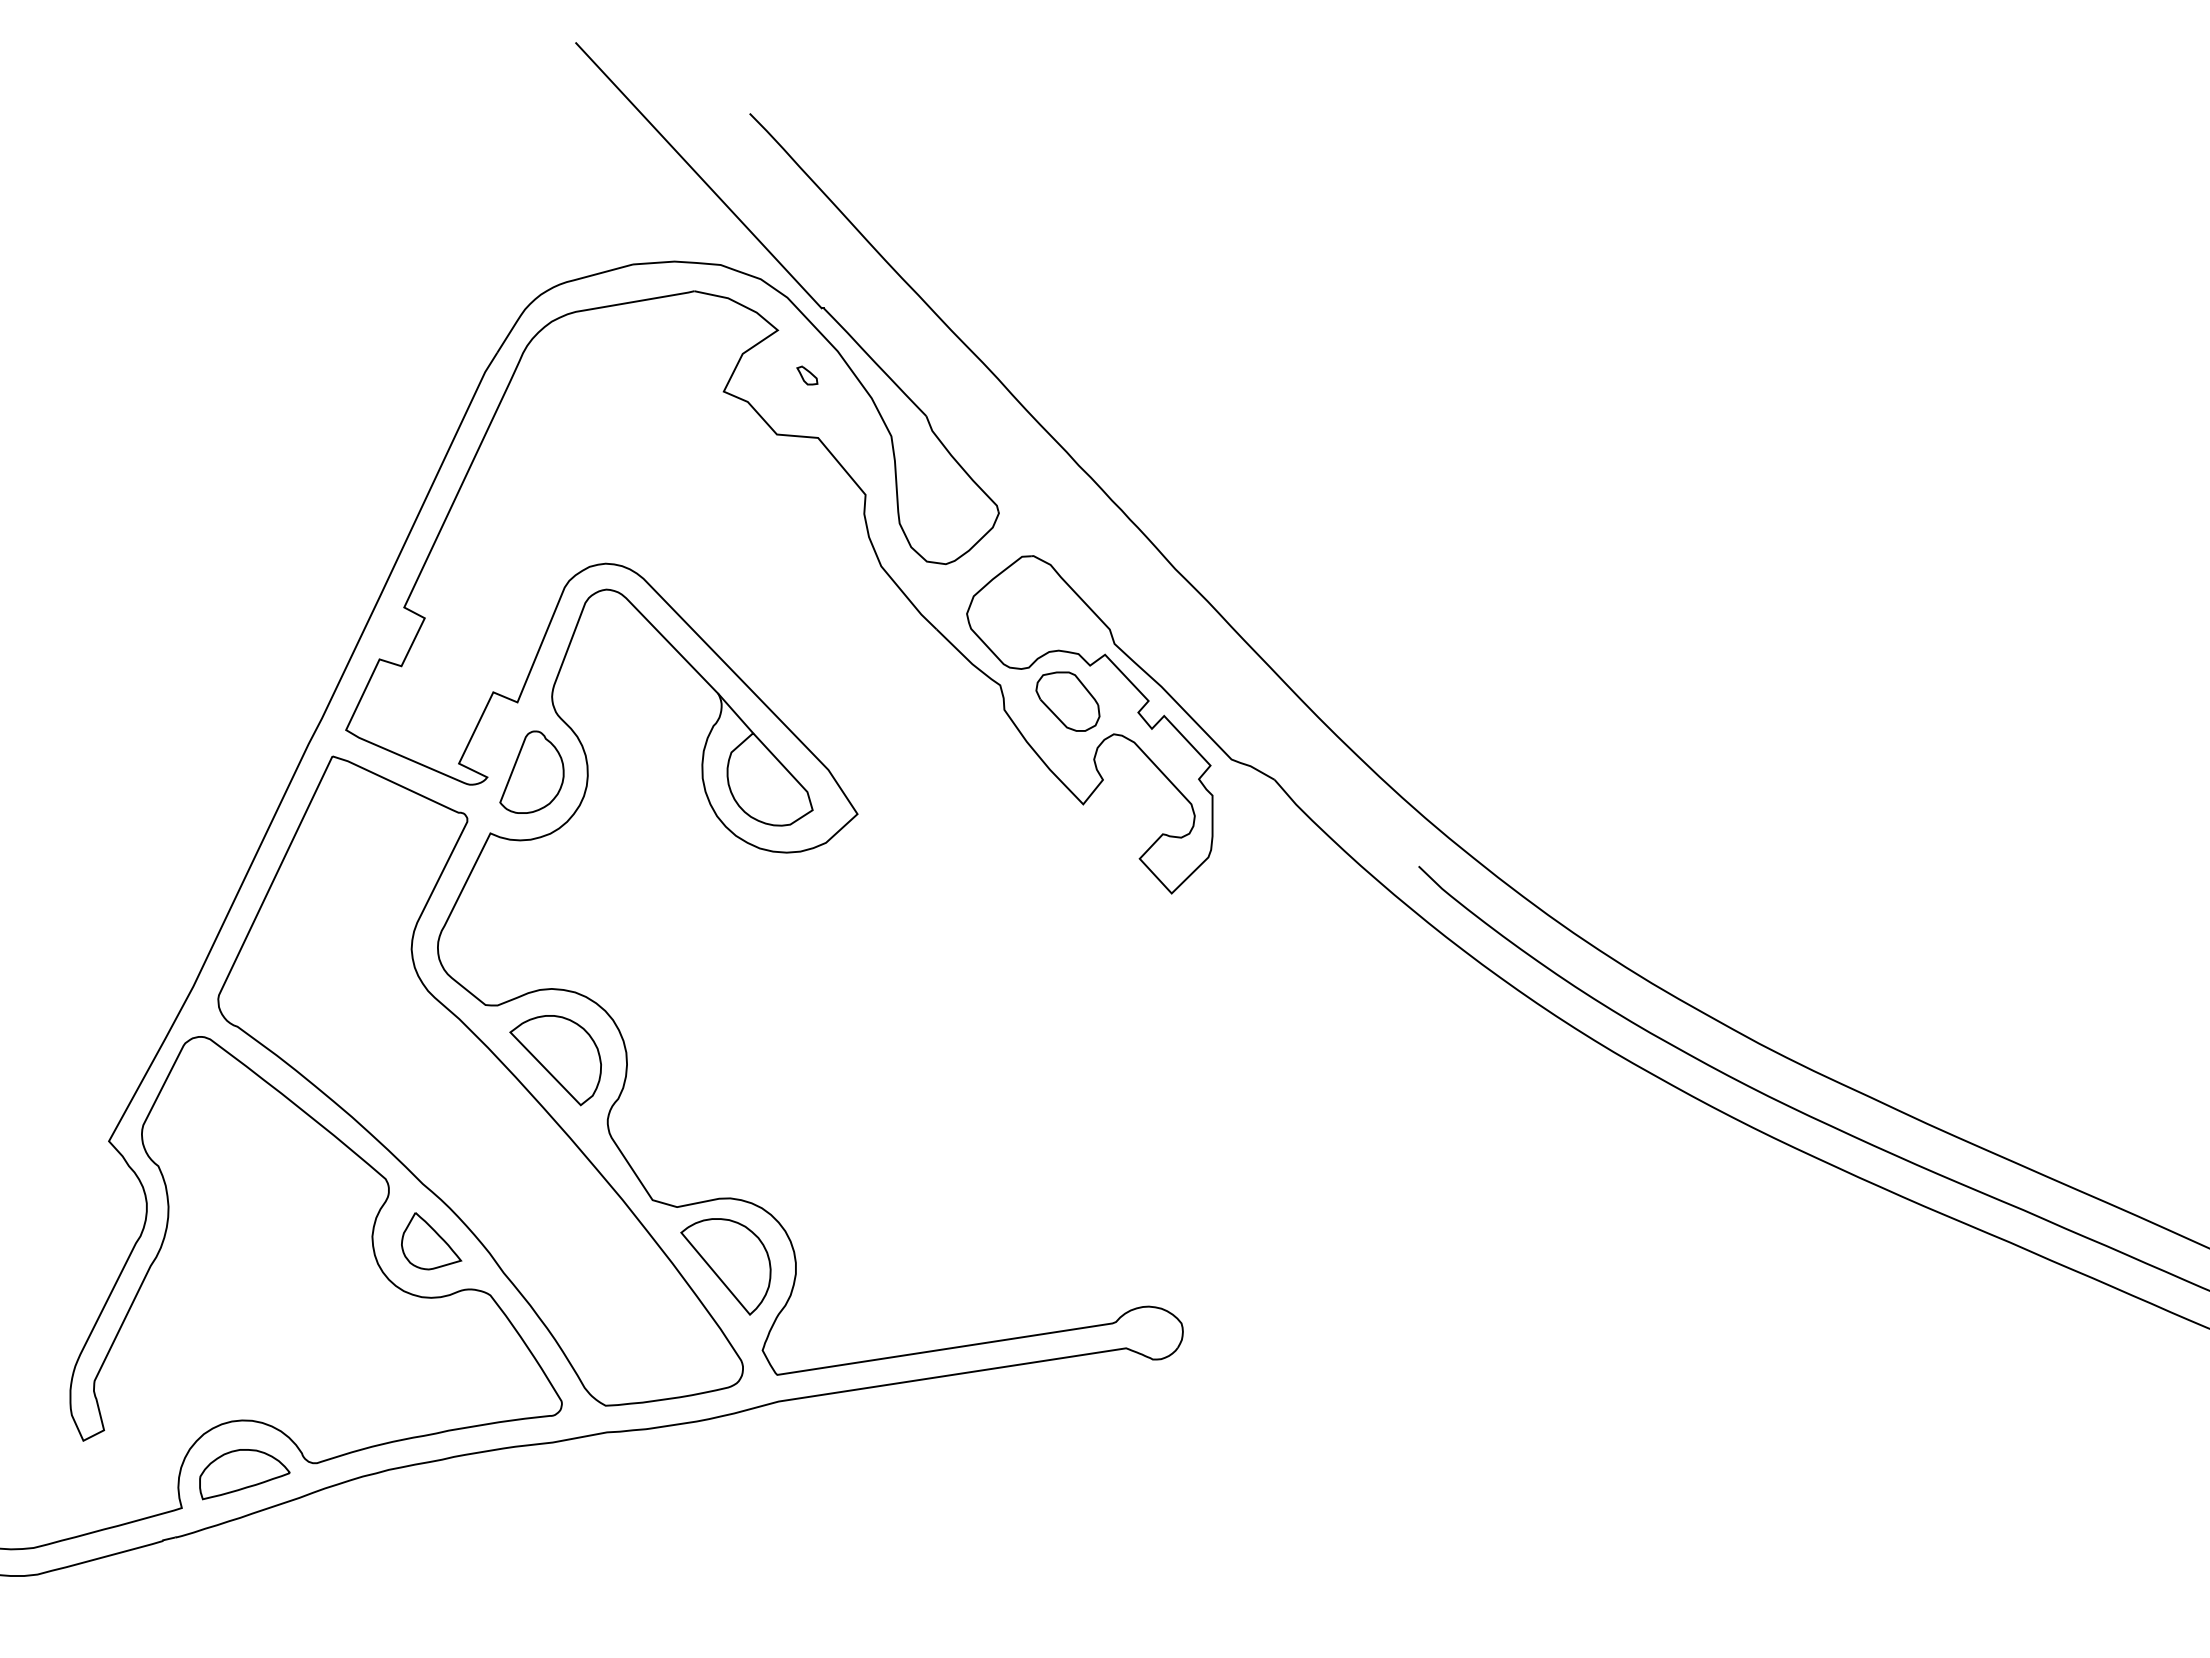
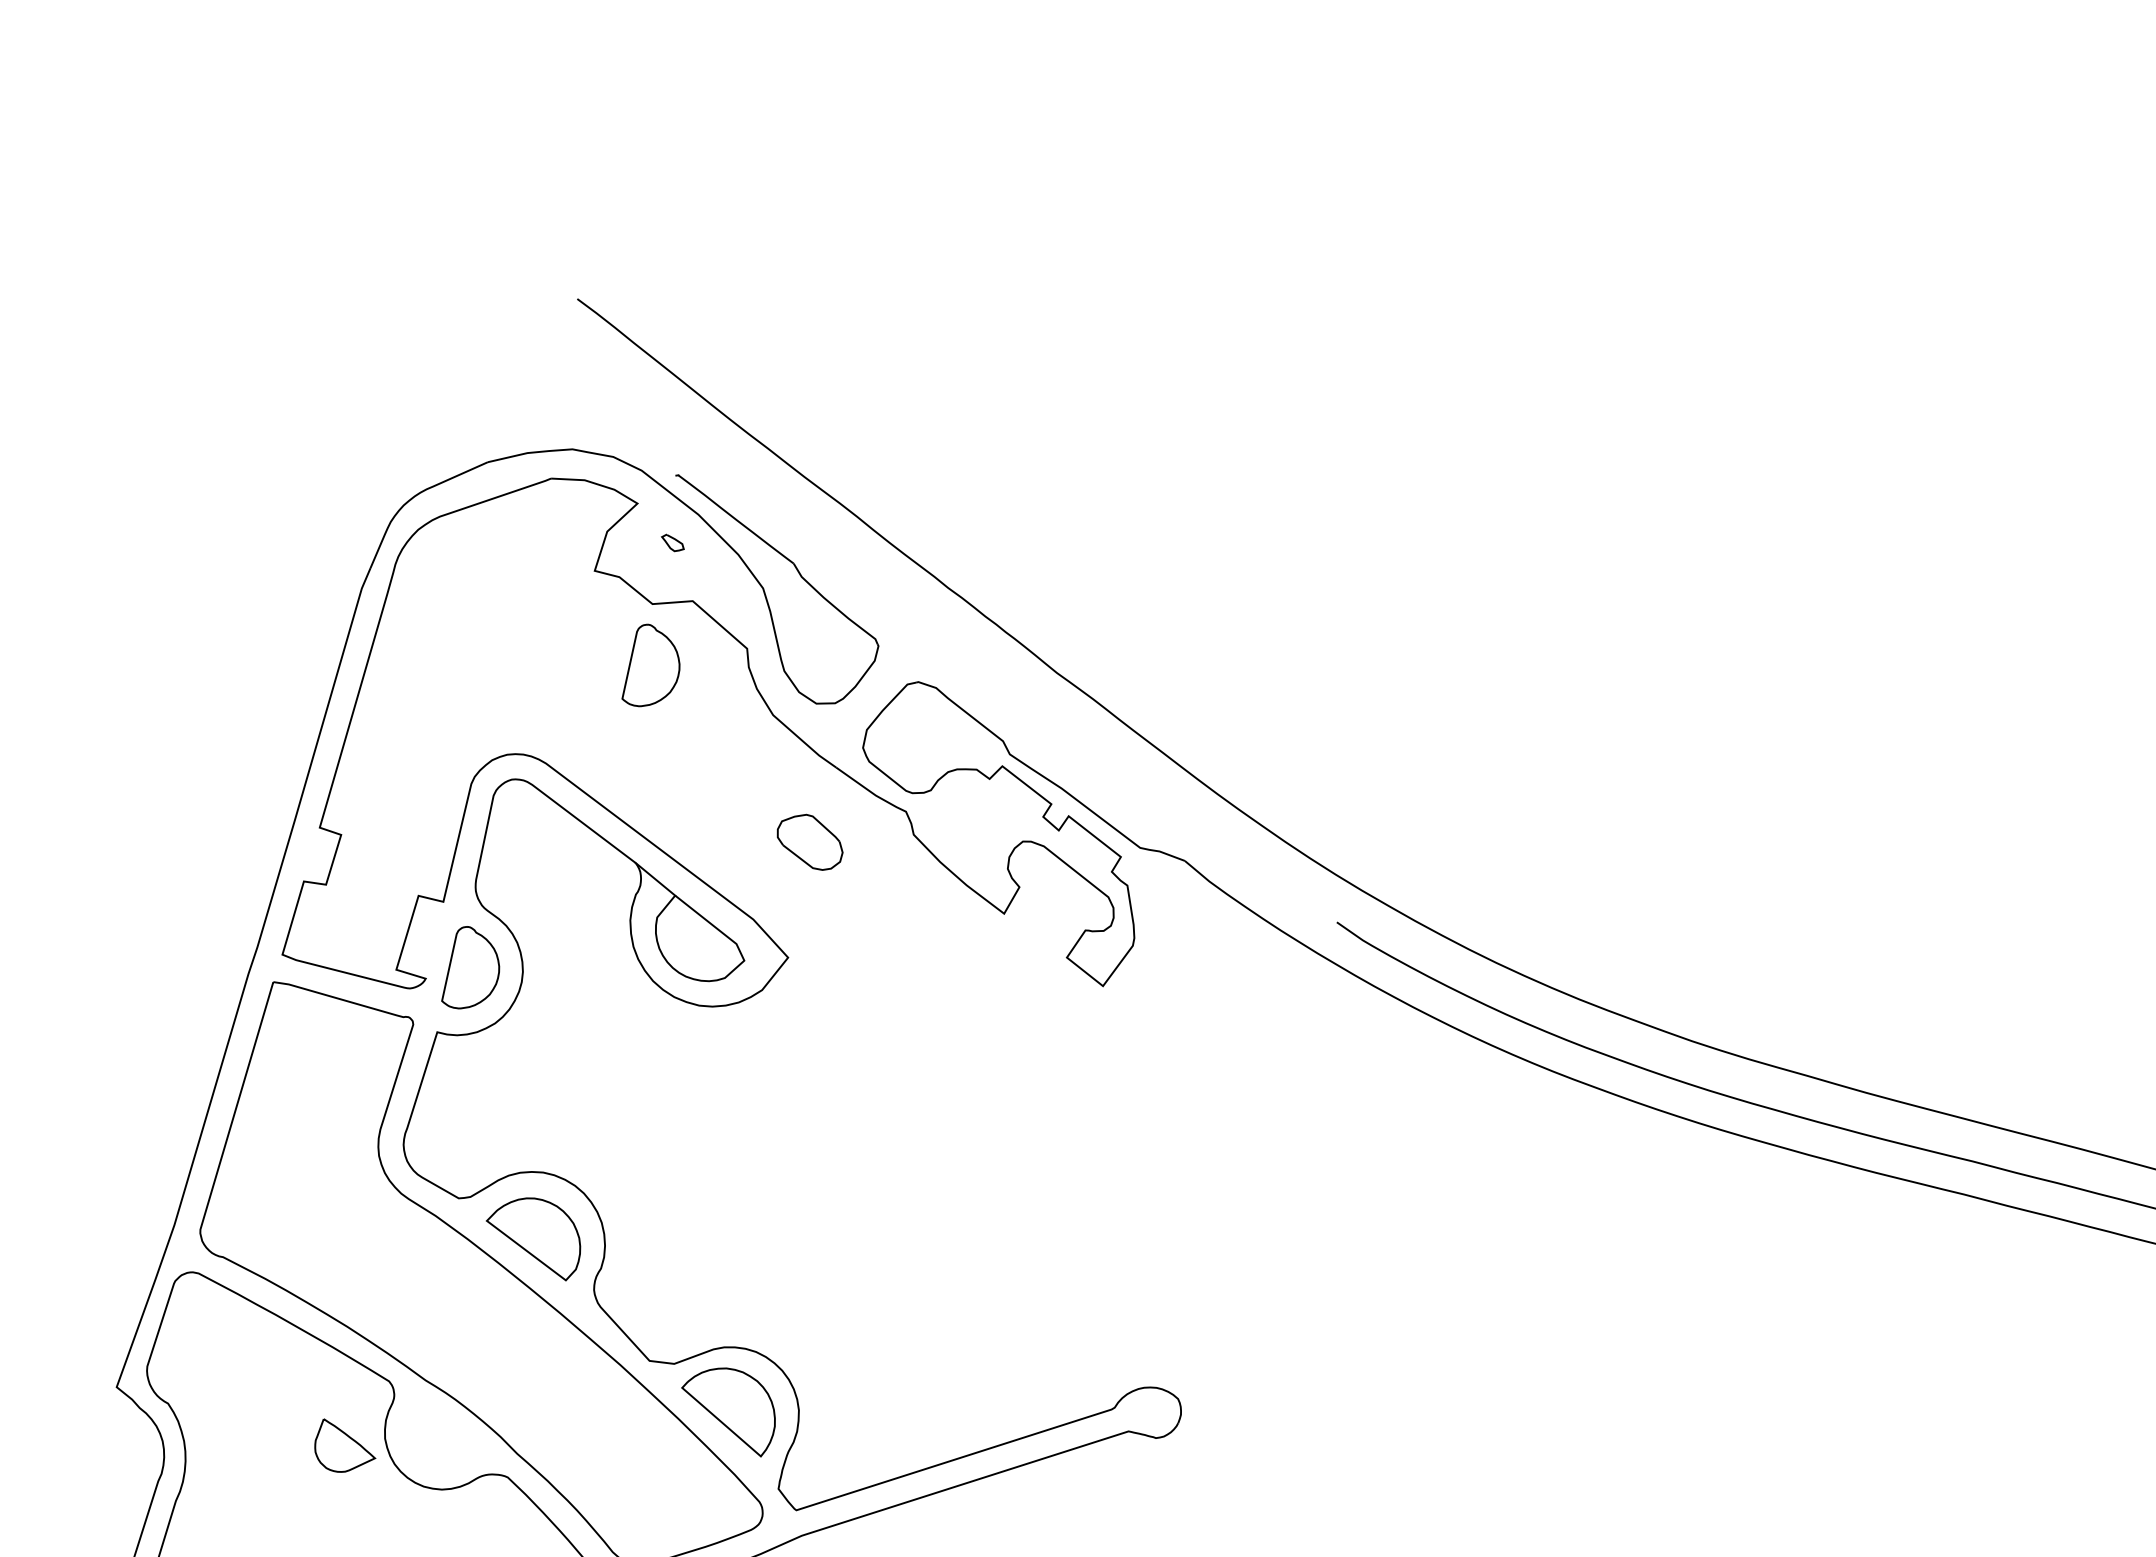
line: (698, 175) -> (537, 366), removed
part: (762, 494) -> (647, 664), added
part: (1067, 701) -> (809, 842), moved
part: (431, 1241) -> (343, 1444), moved

